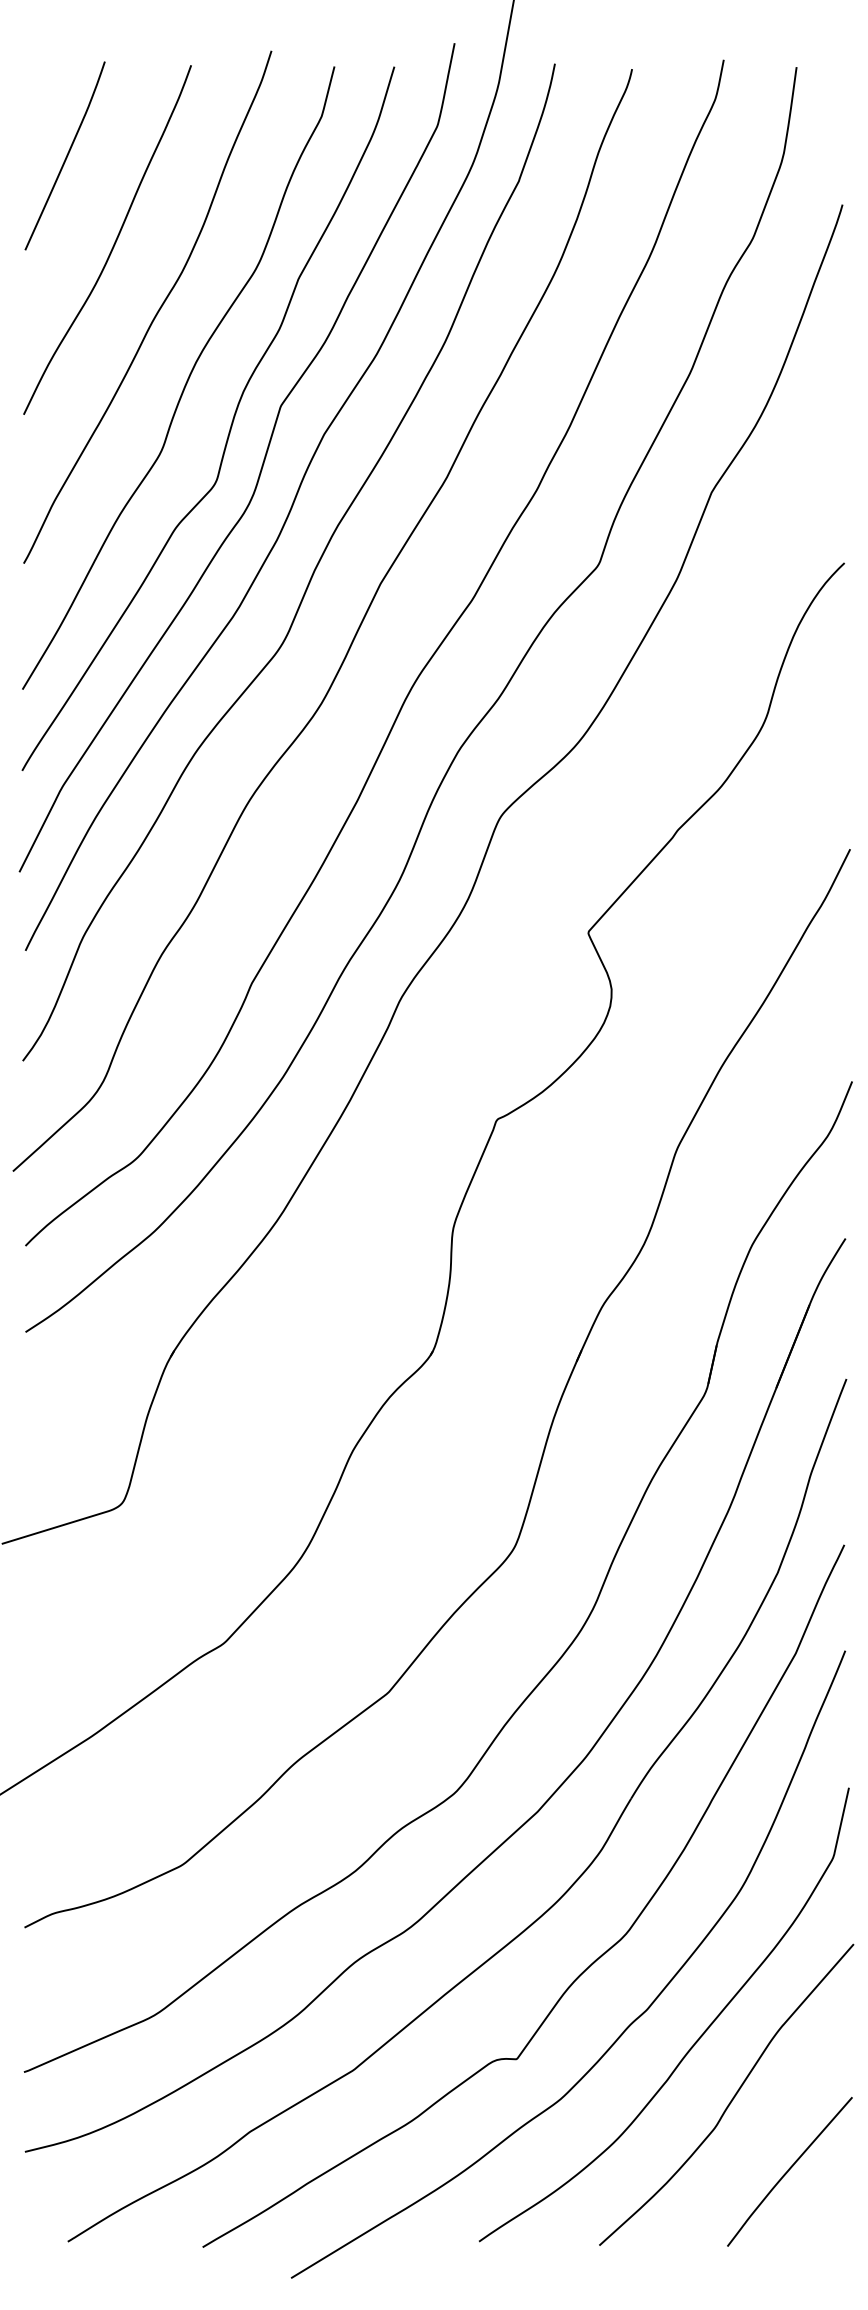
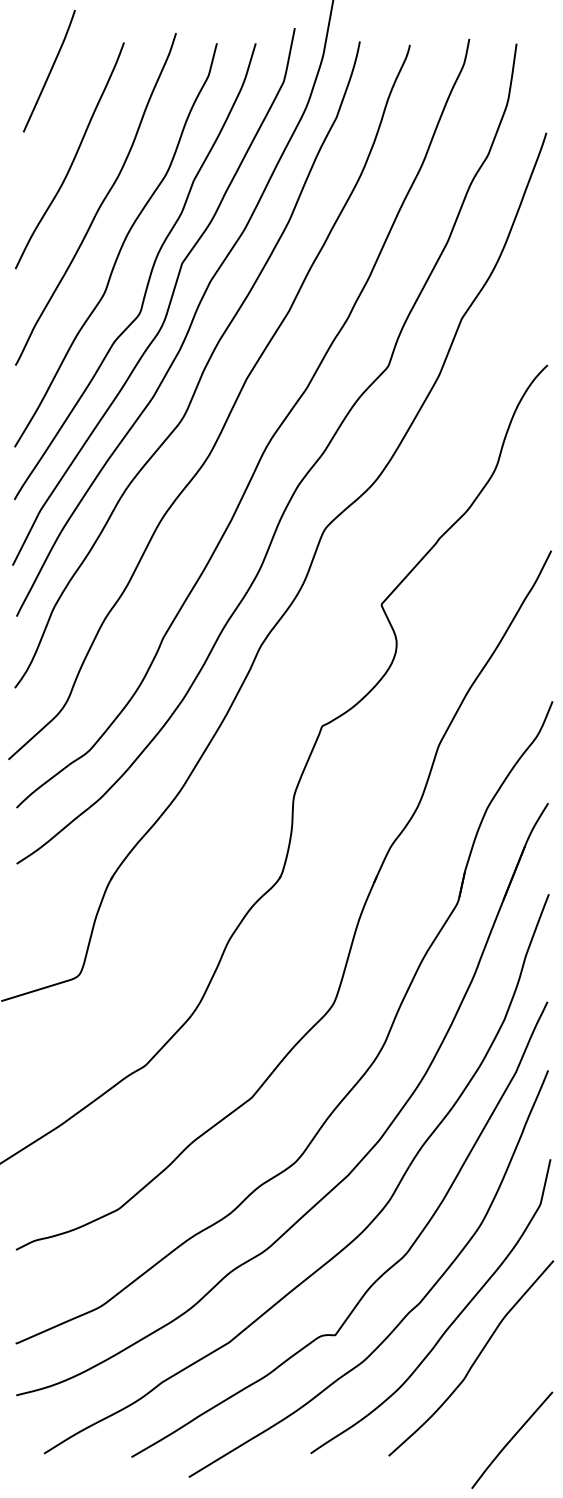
curve: (65, 156) -> (49, 71), moved
curve: (790, 2170) -> (512, 1439), moved

